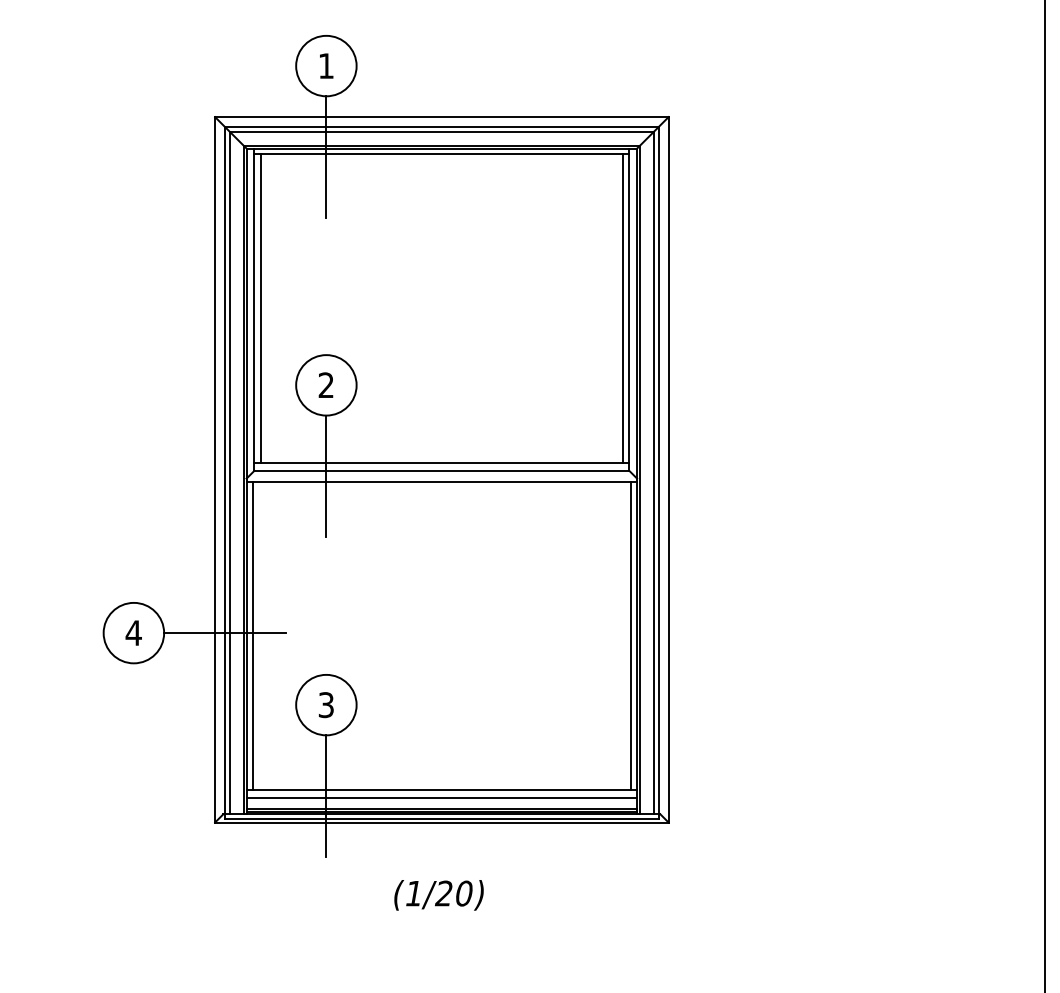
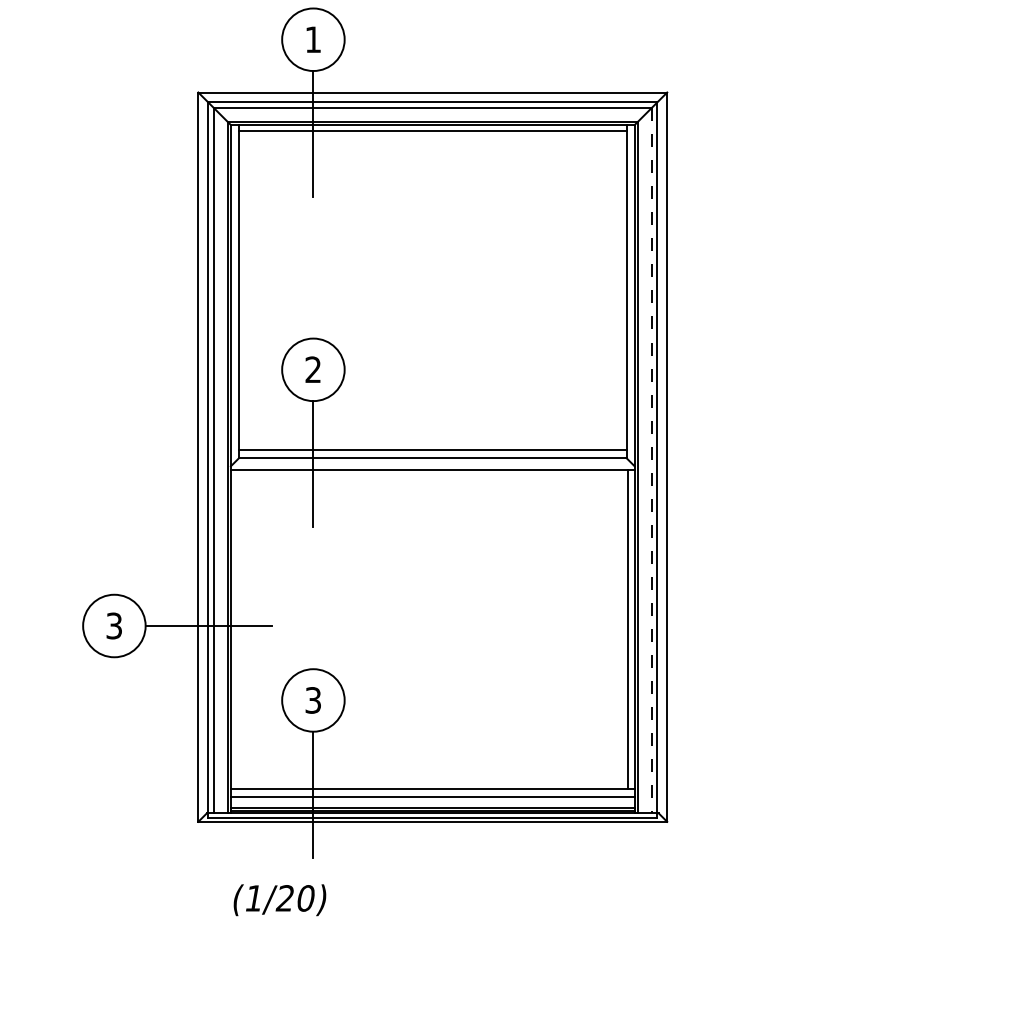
line: (260, 308) -> (245, 290), removed
line: (622, 308) -> (619, 290), removed
line: (653, 472) -> (651, 459), solid -> dashed
text: (133, 633) -> (113, 626), 4 -> 3
line: (252, 635) -> (237, 628), removed
text: (438, 895) -> (279, 900), moved

